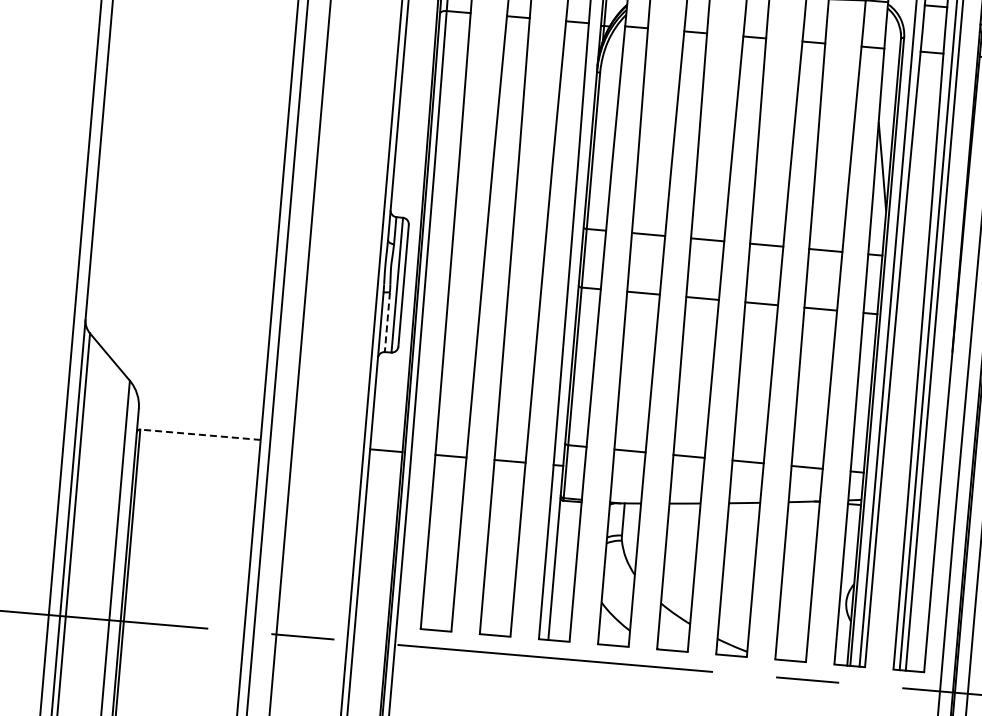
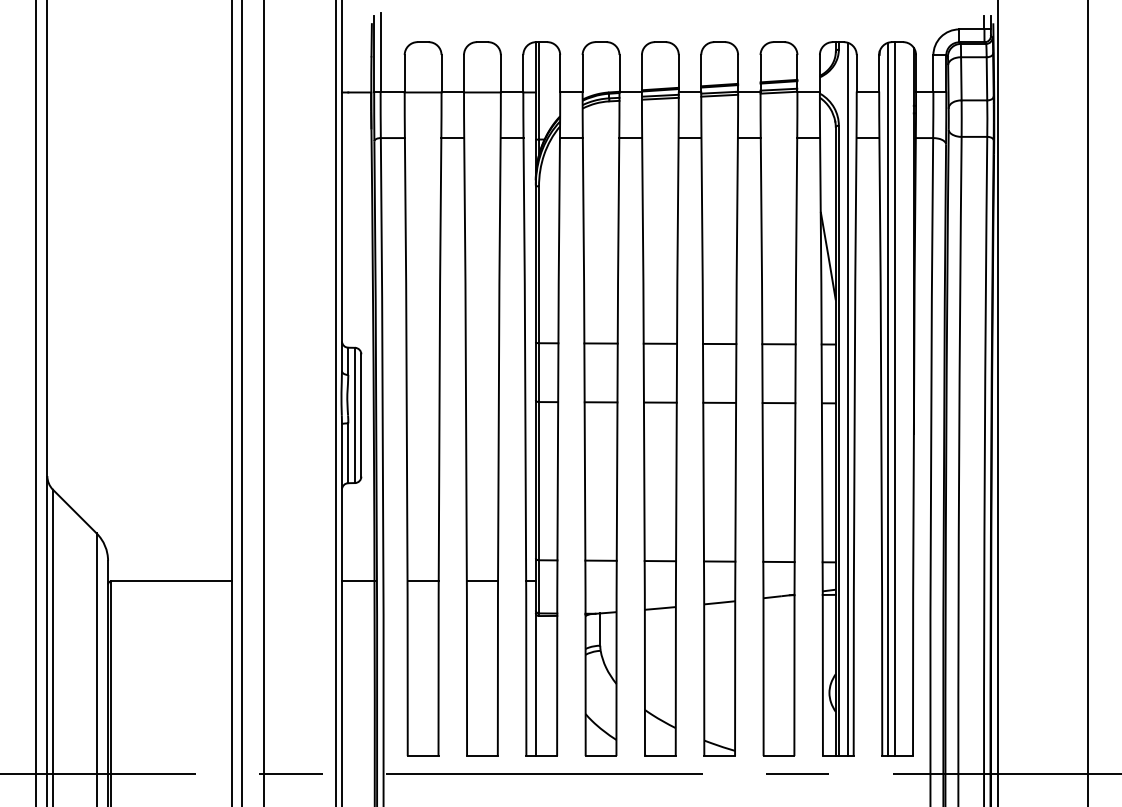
line: (387, 322) -> (348, 453), dashed -> solid
line: (200, 434) -> (171, 581), dashed -> solid

